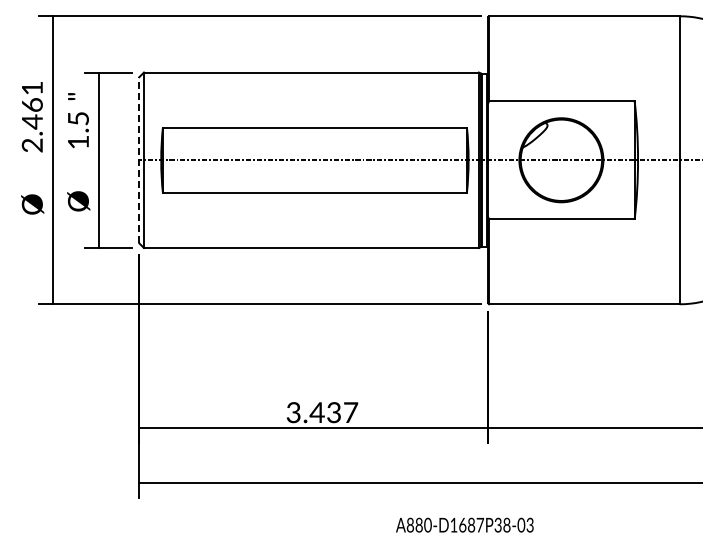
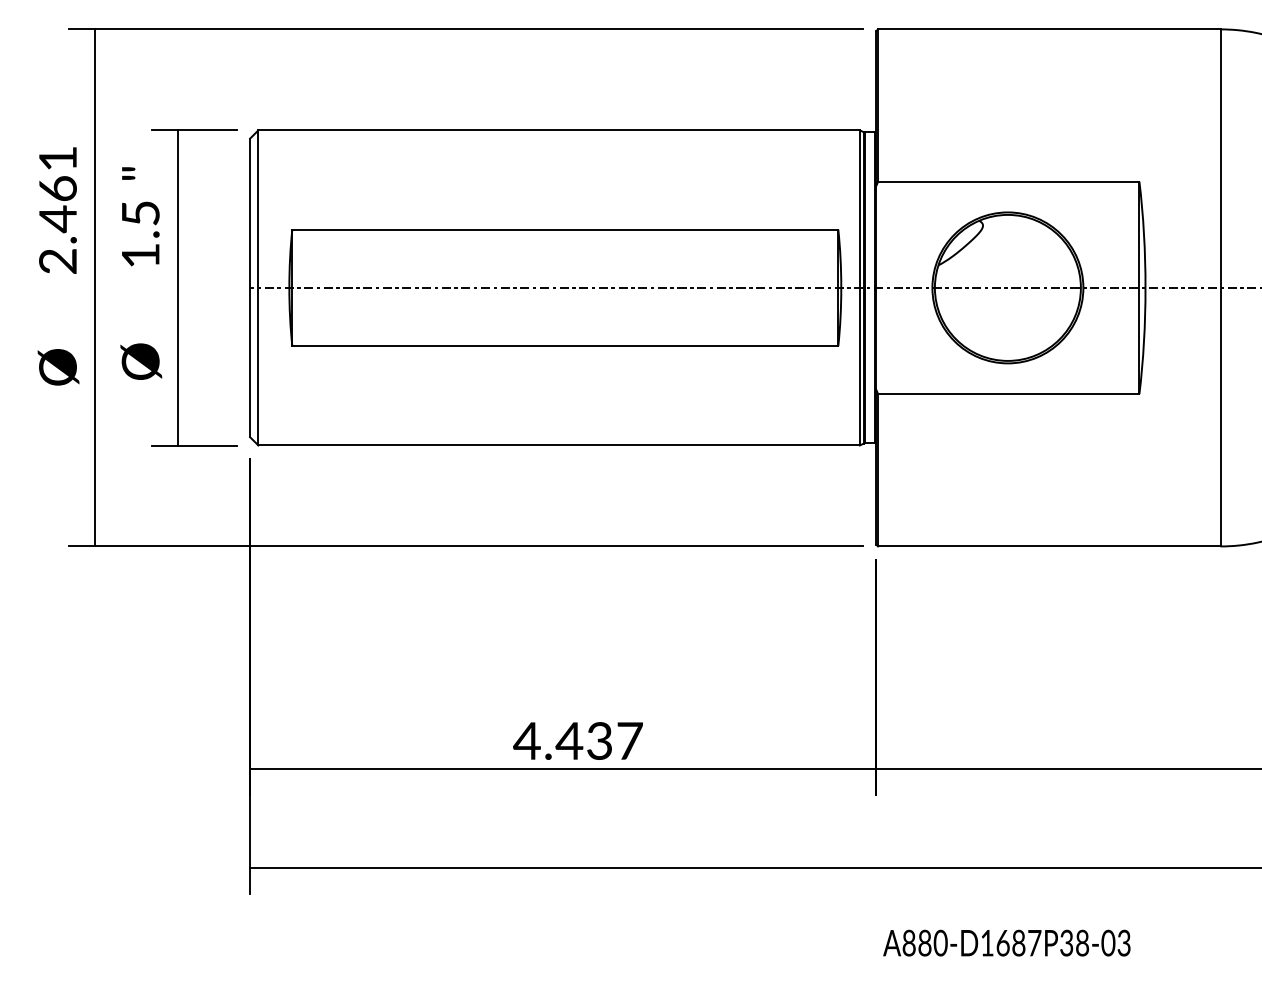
line: (139, 159) -> (250, 286), dashed -> solid
text: (293, 412) -> (526, 740), 3.437 -> 4.437
text: (464, 524) -> (1006, 941), moved

